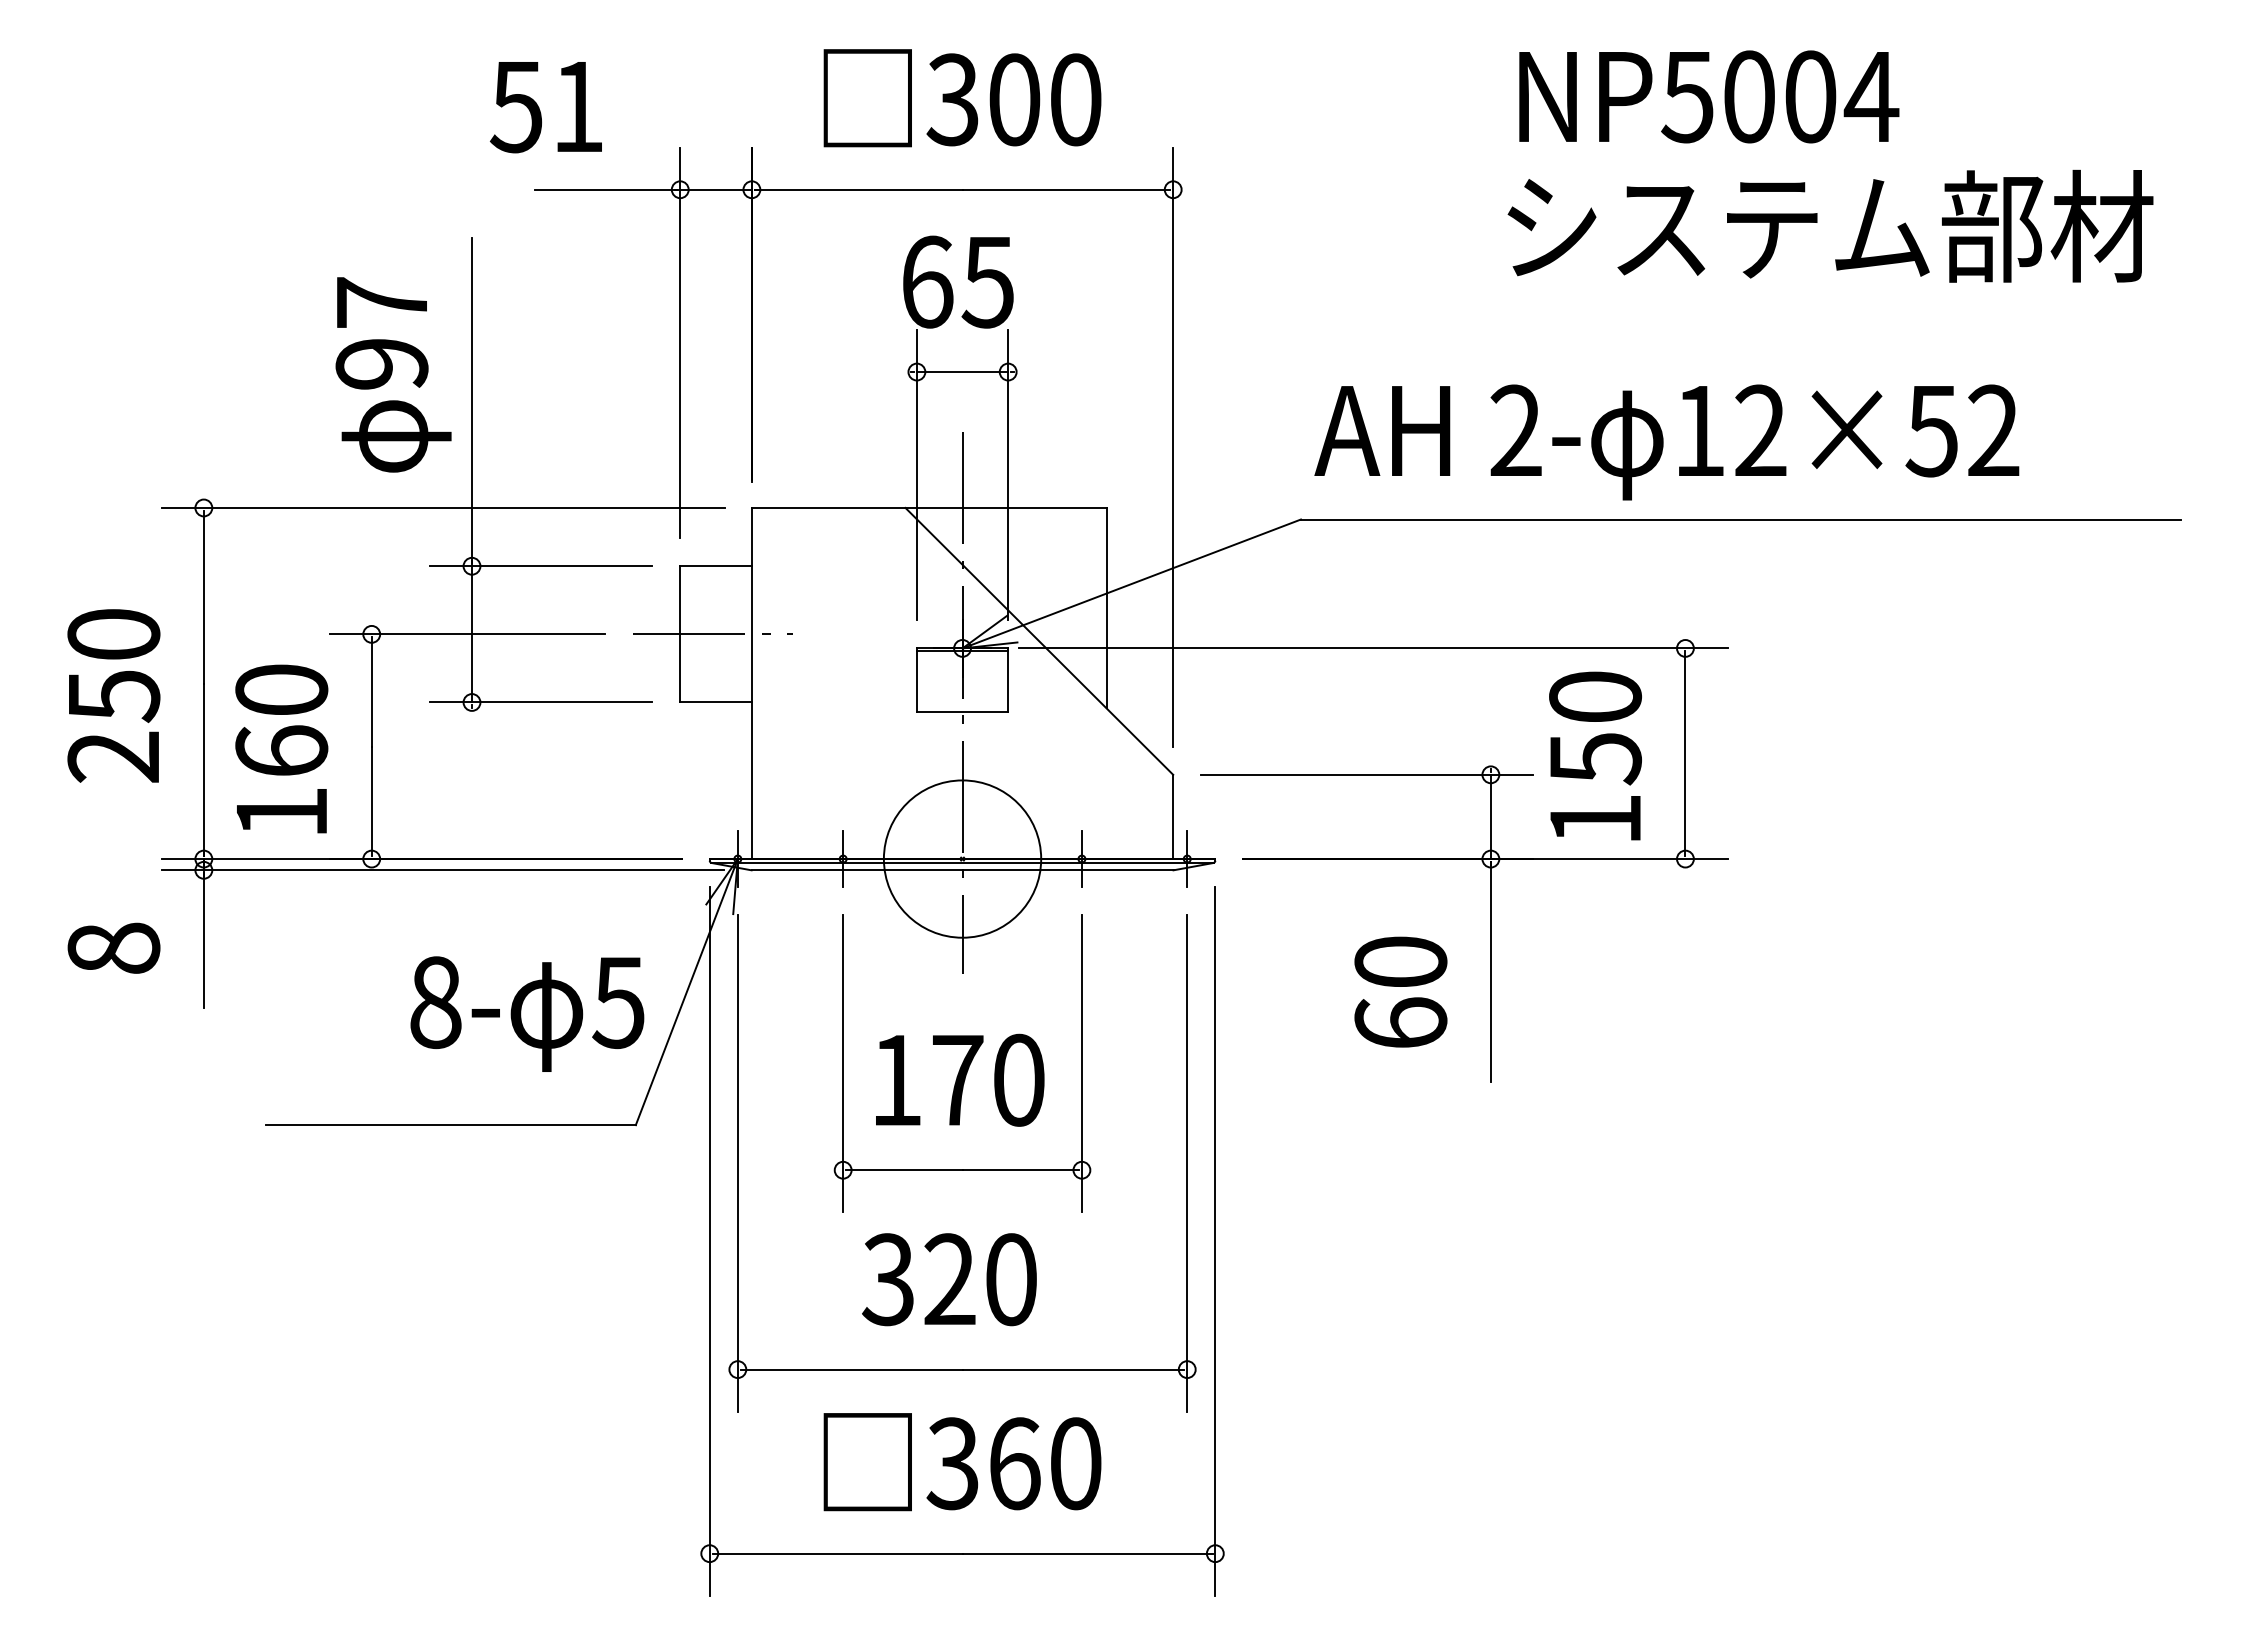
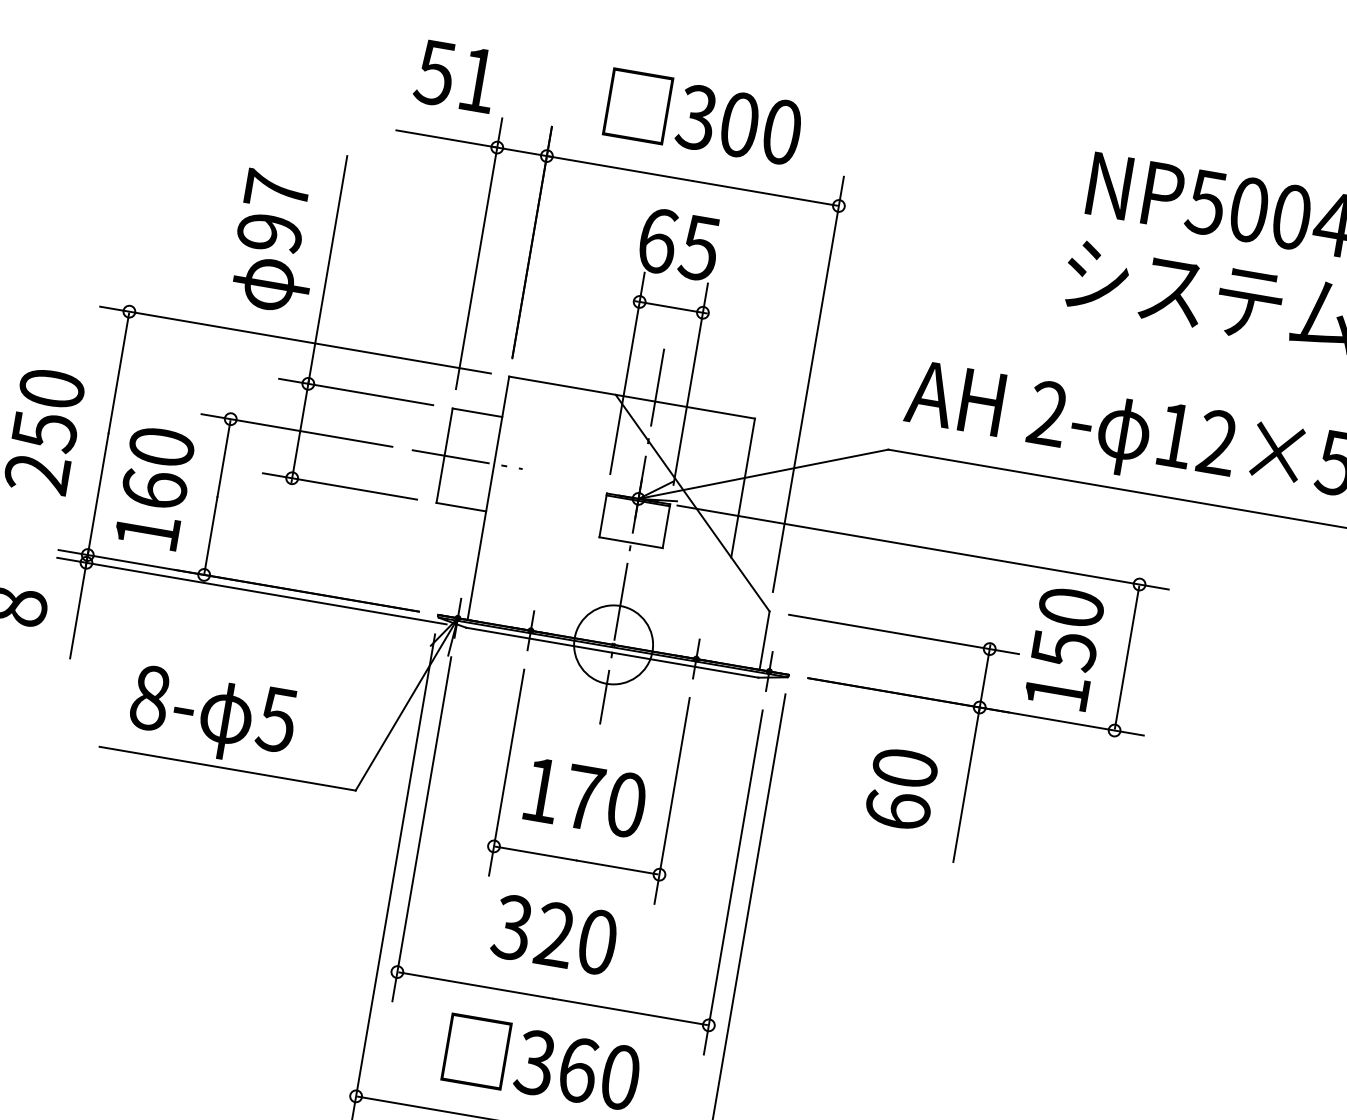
text: (545, 107) -> (455, 76), moved
circle: (962, 858) -> (613, 644), size x0.71
text: (527, 1013) -> (212, 716), moved

